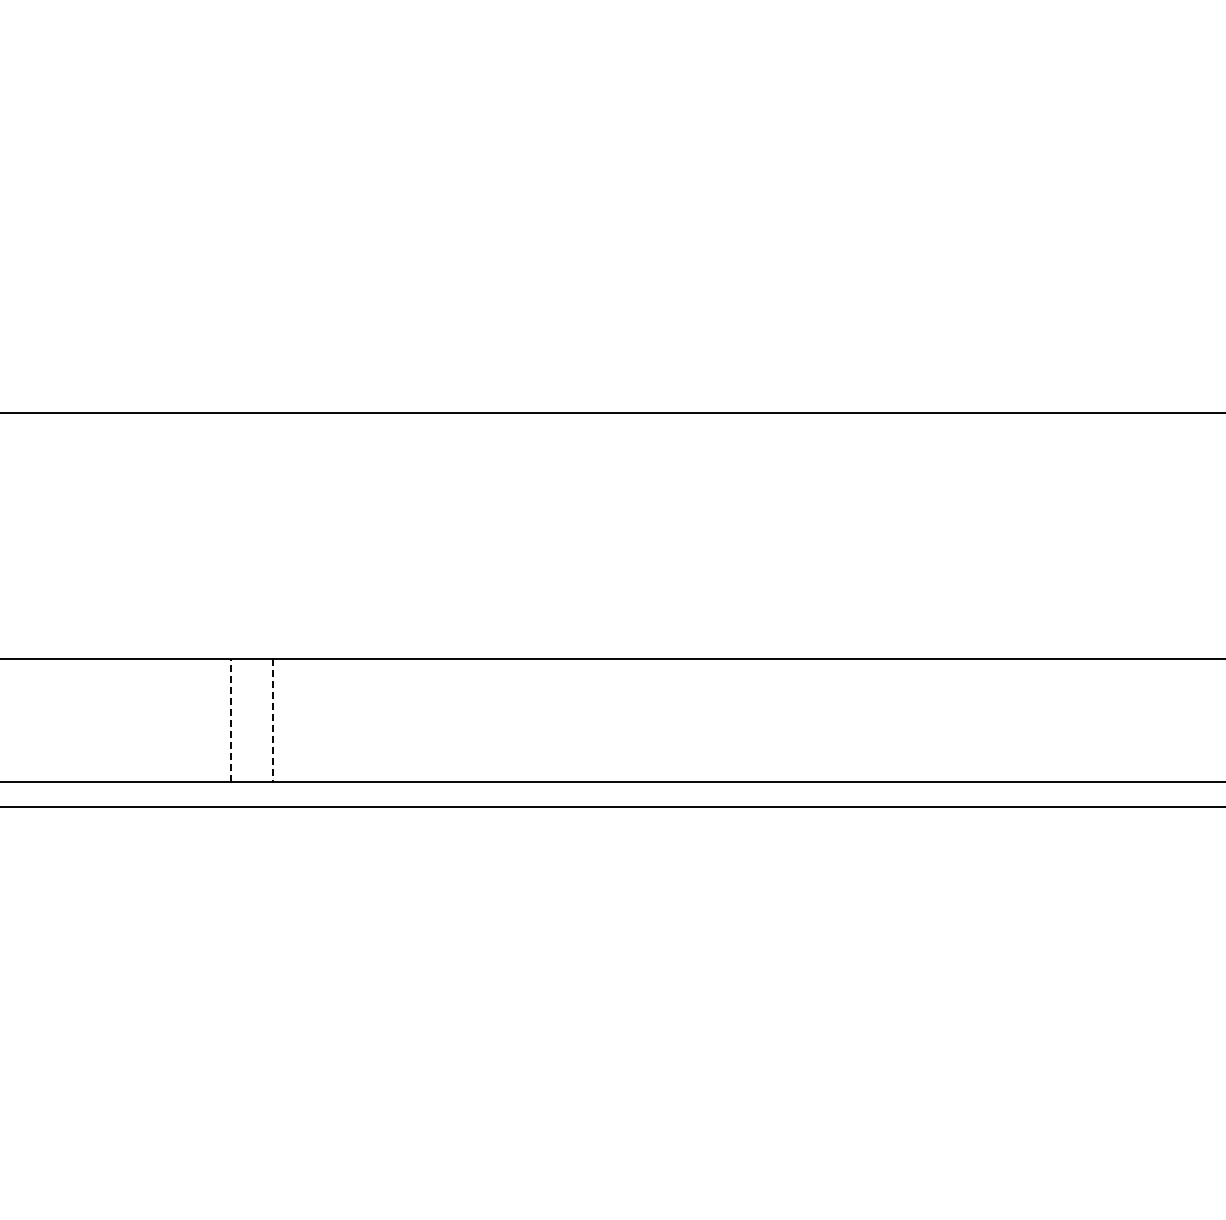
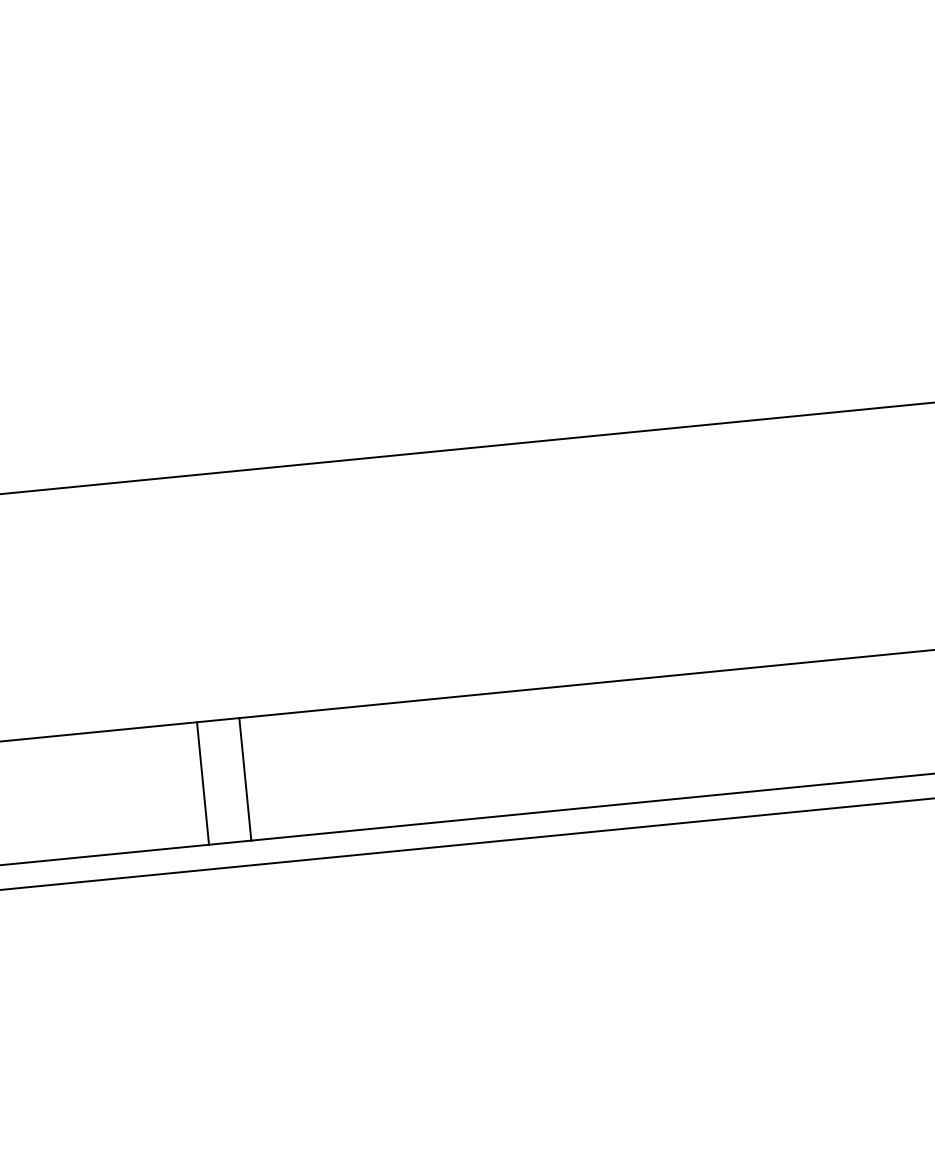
line: (230, 720) -> (202, 783), dashed -> solid
line: (273, 720) -> (245, 779), dashed -> solid

